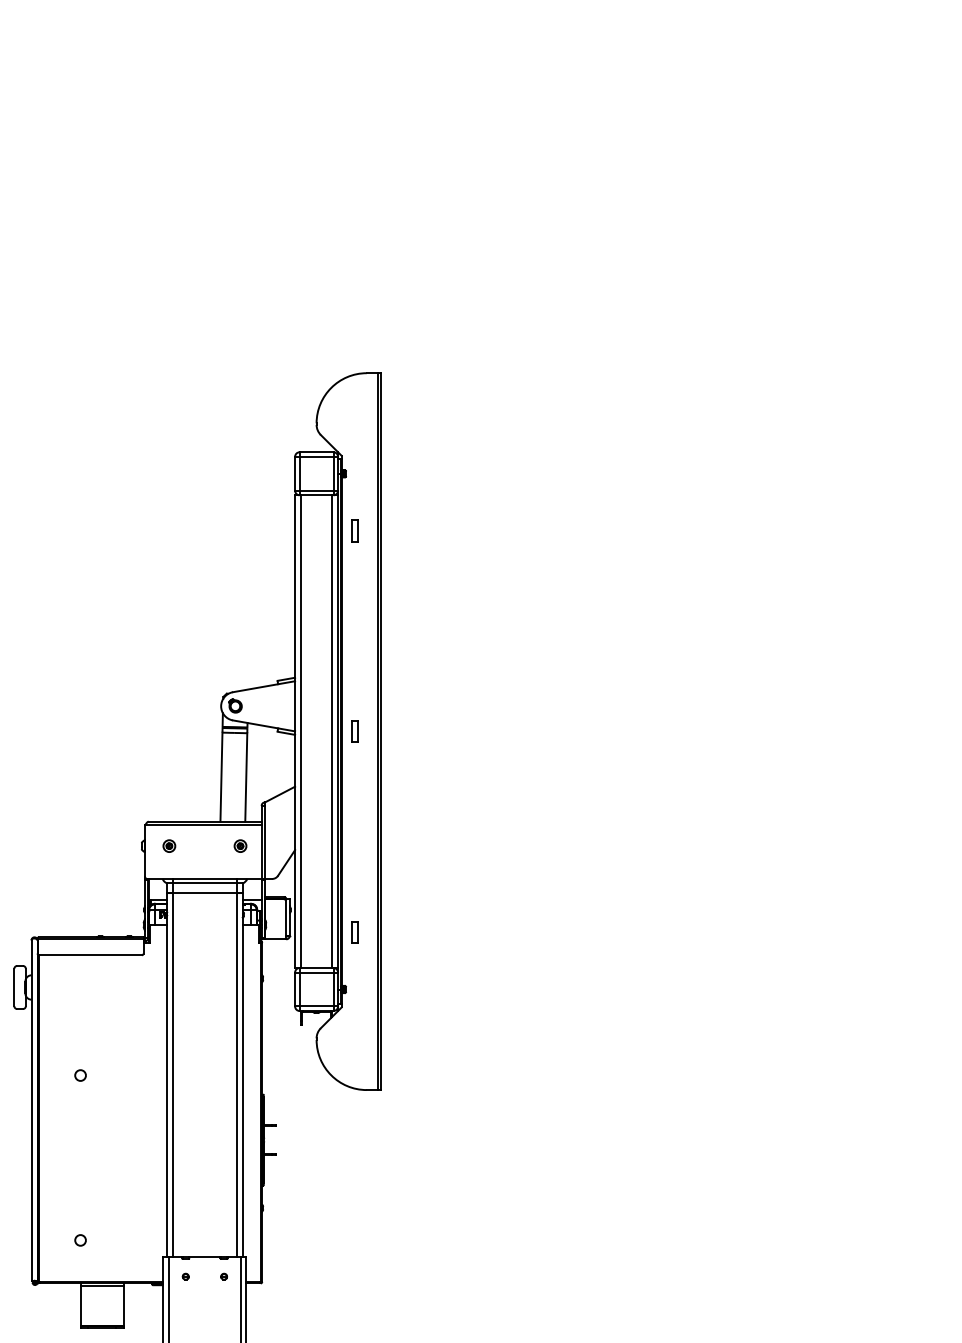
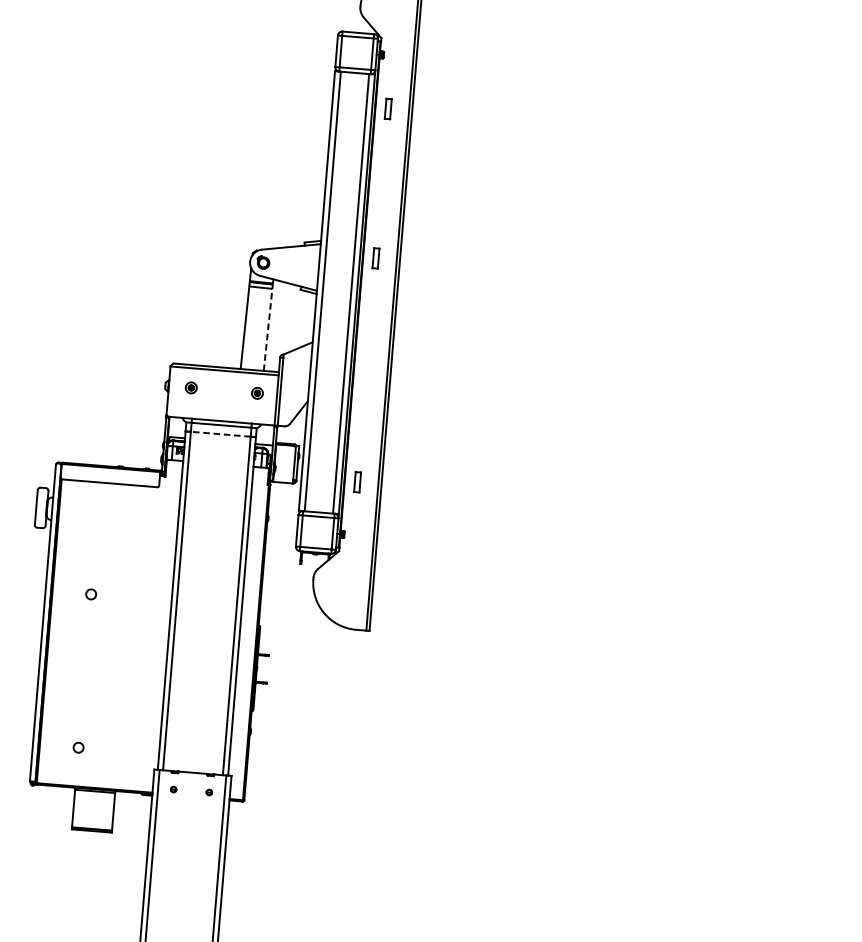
part: (354, 731) -> (375, 258), moved
line: (246, 776) -> (268, 329), solid -> dashed
line: (204, 893) -> (220, 434), solid -> dashed

